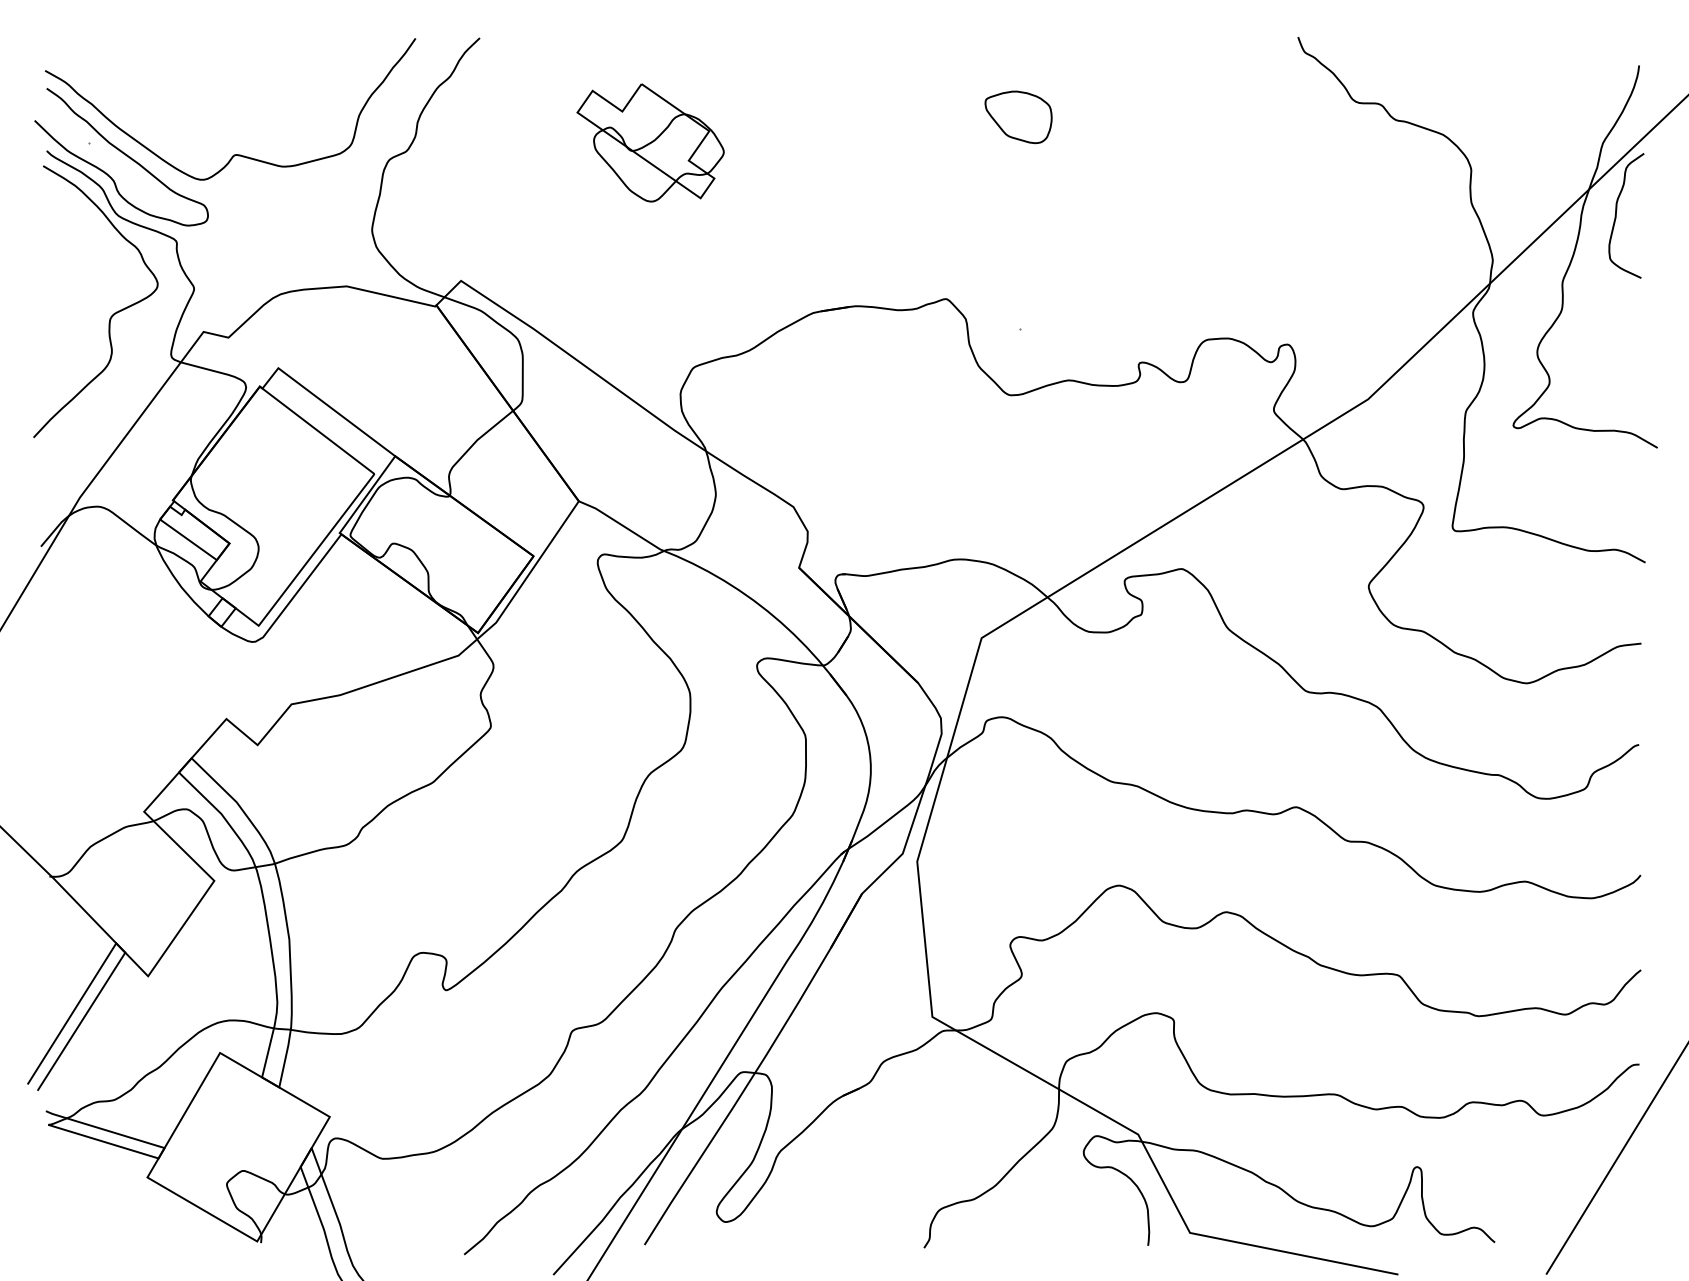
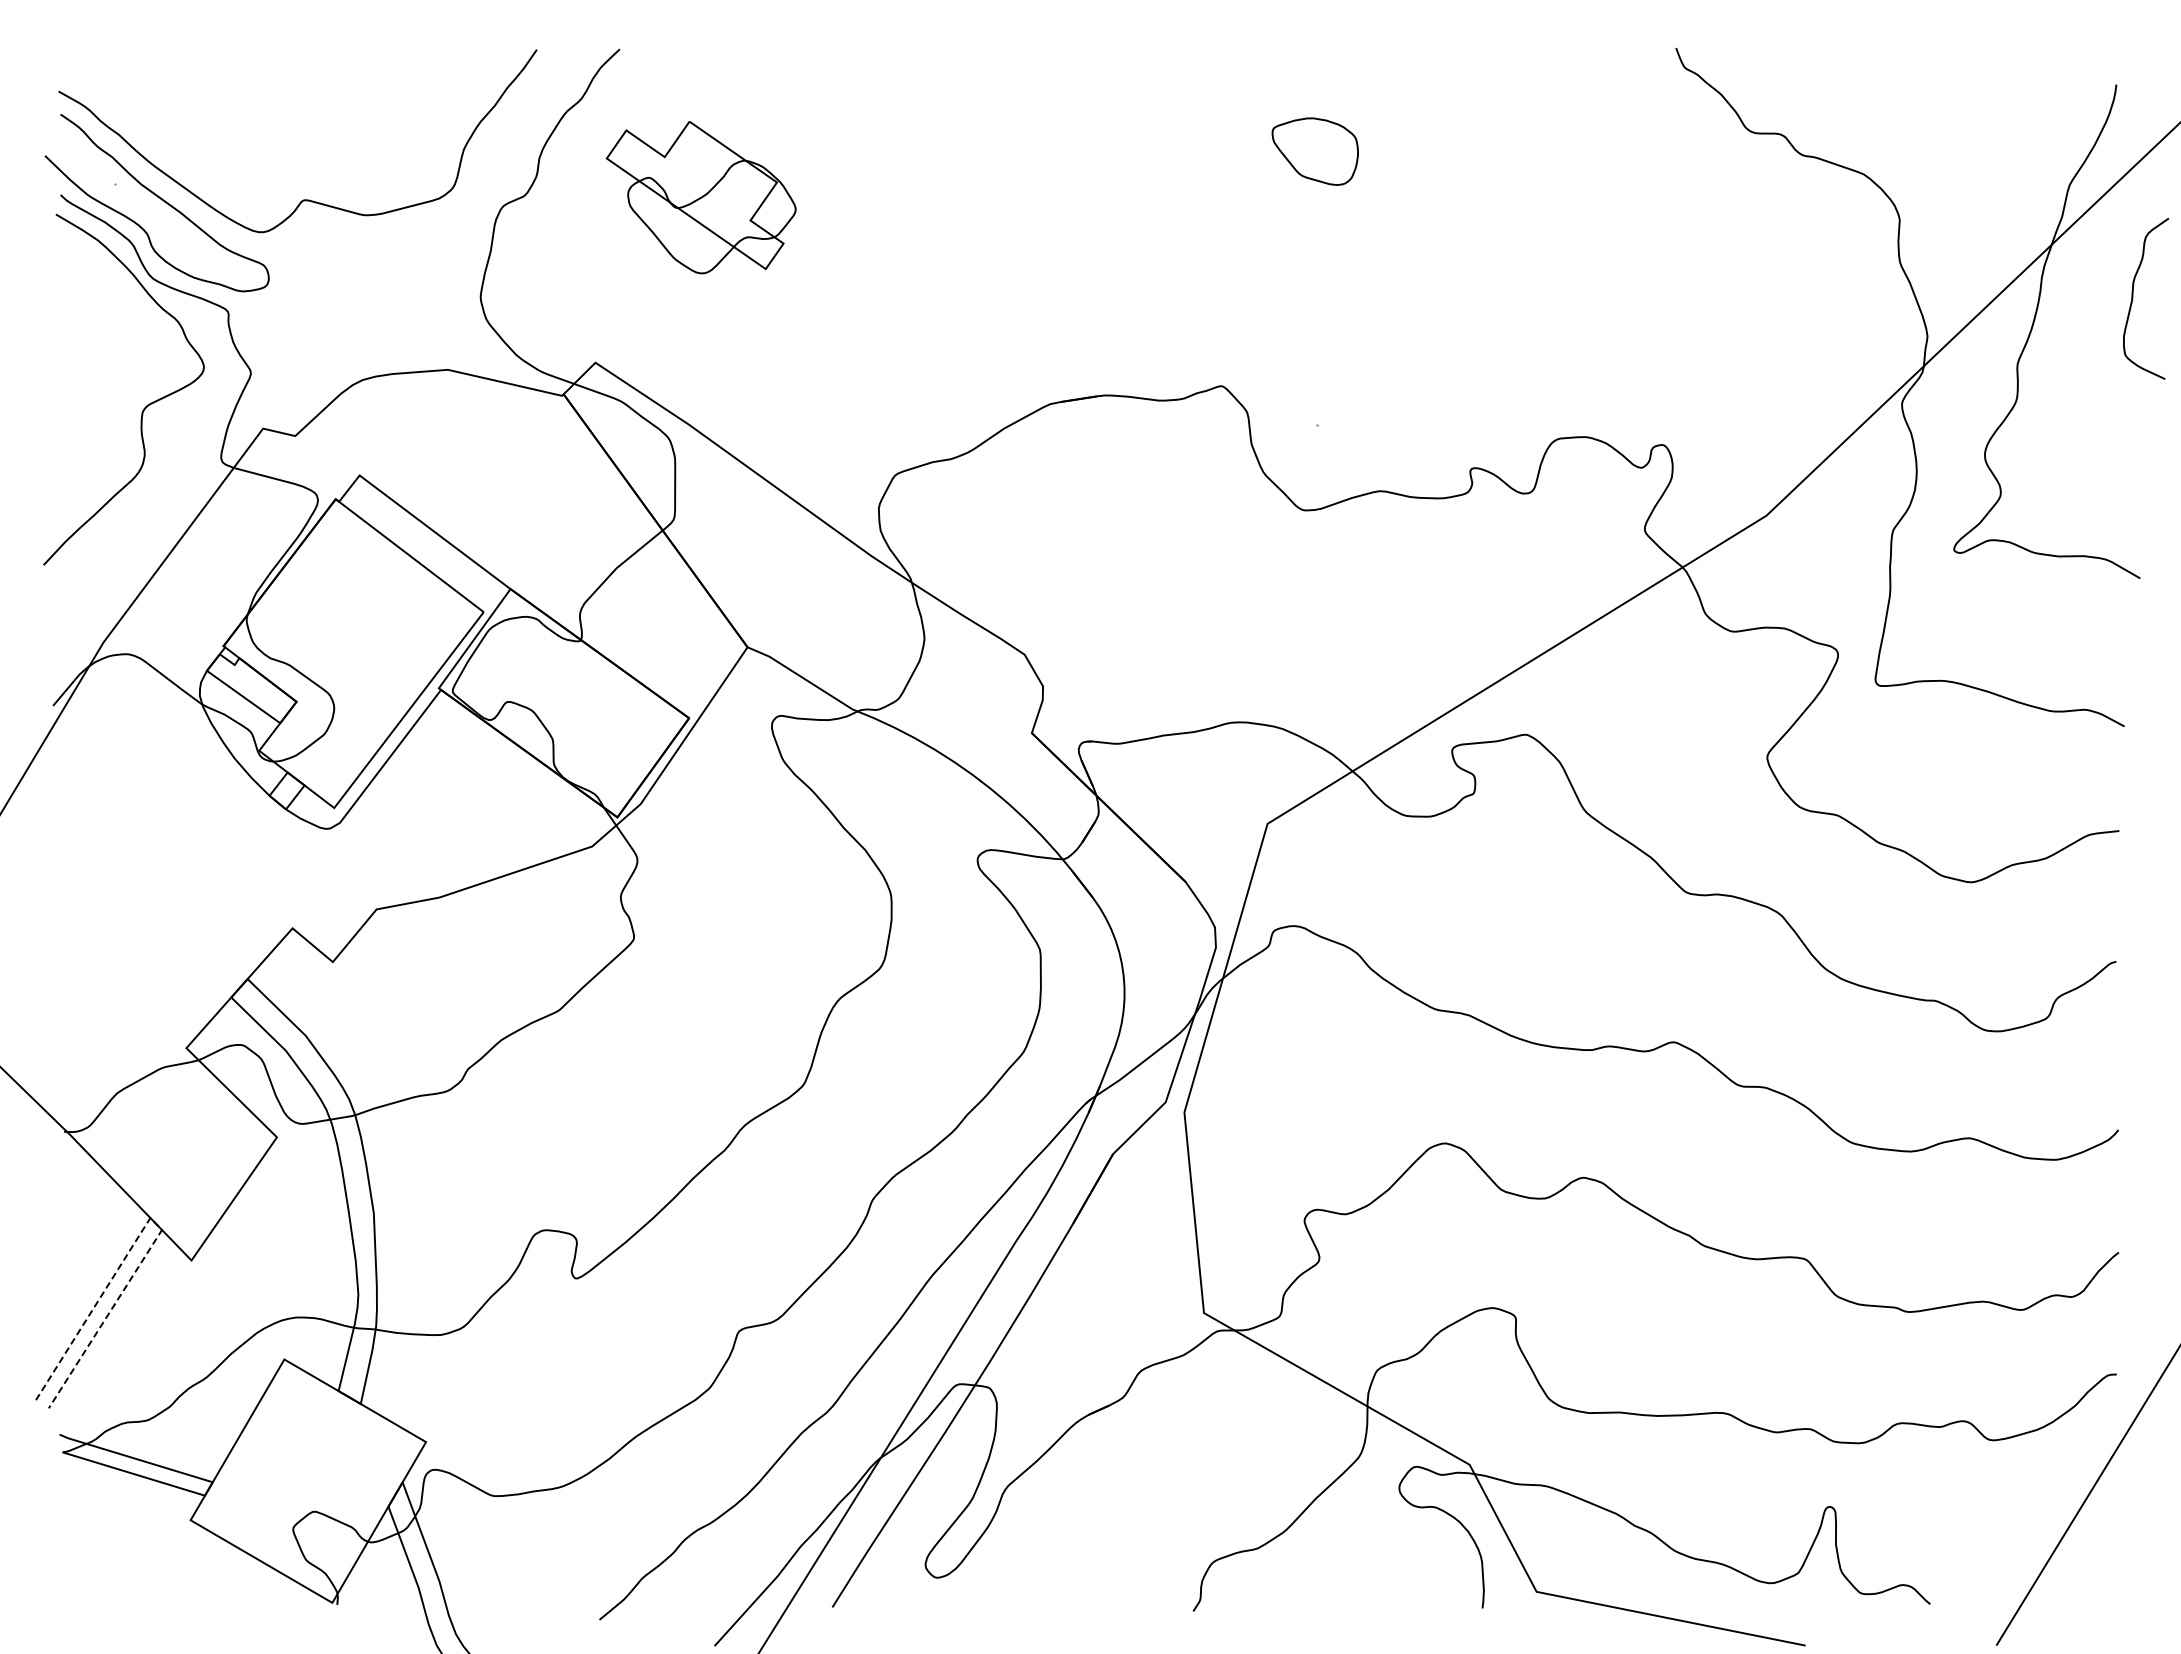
part: (650, 142) -> (700, 197), moved
curve: (1616, 215) -> (2133, 298), moved
line: (120, 946) -> (155, 1222), solid -> dashed

